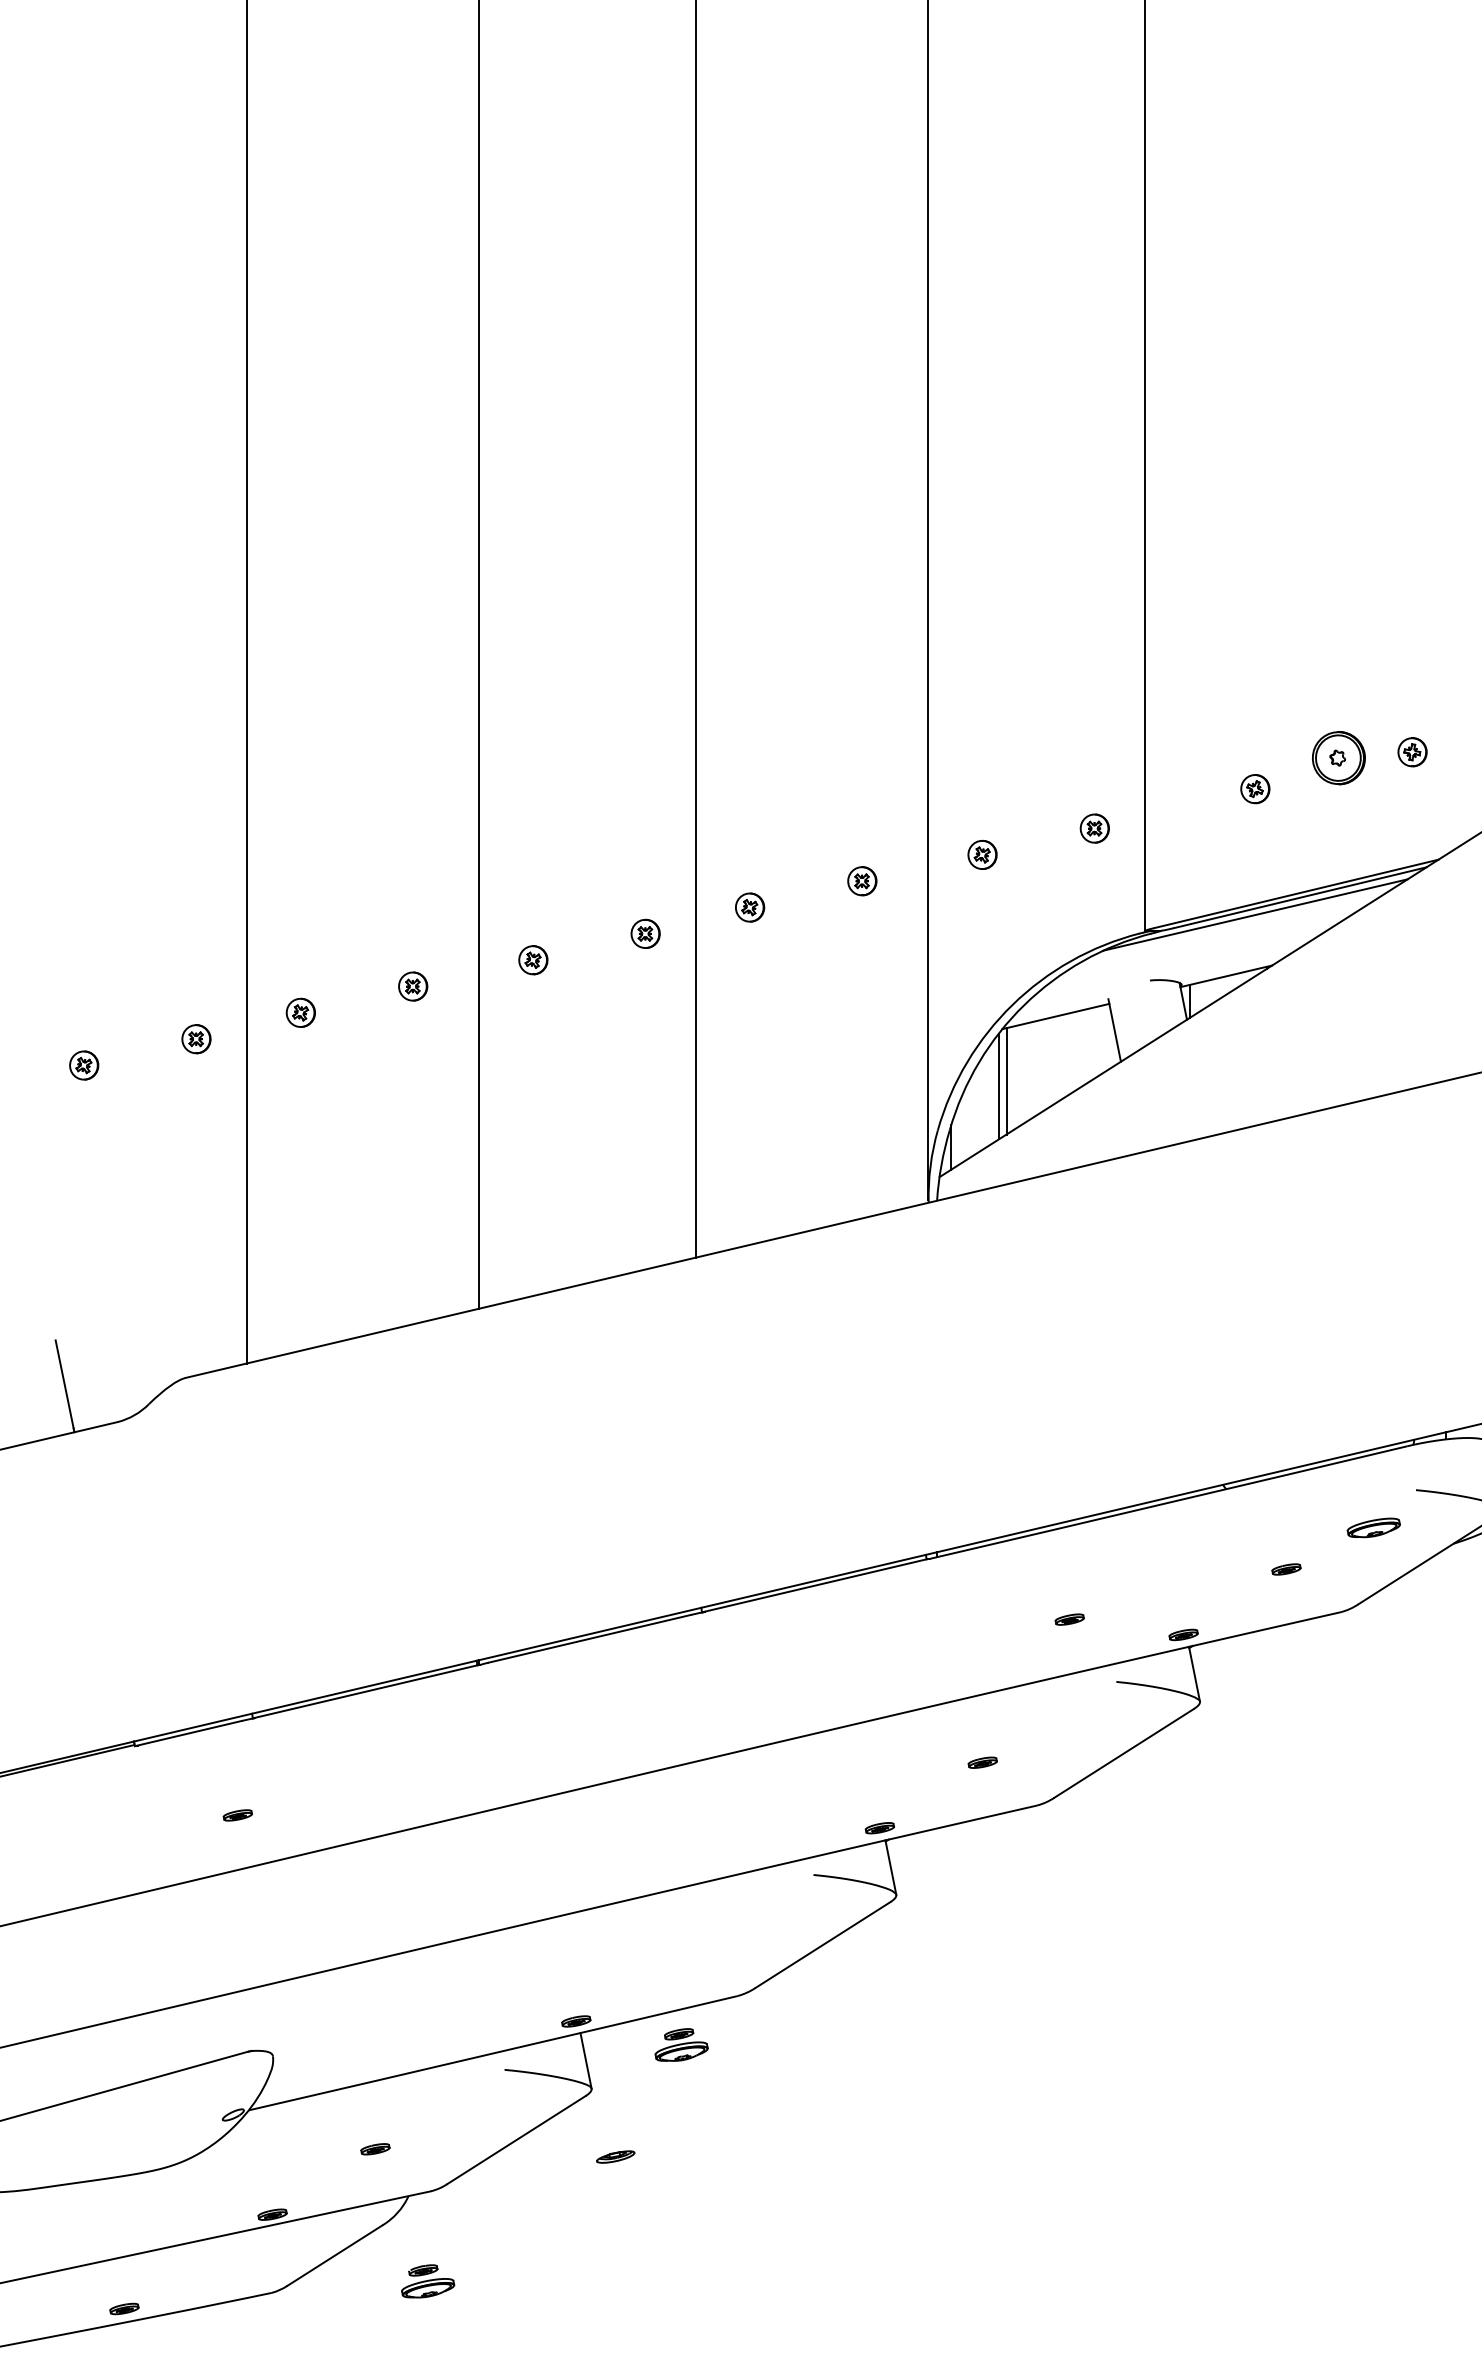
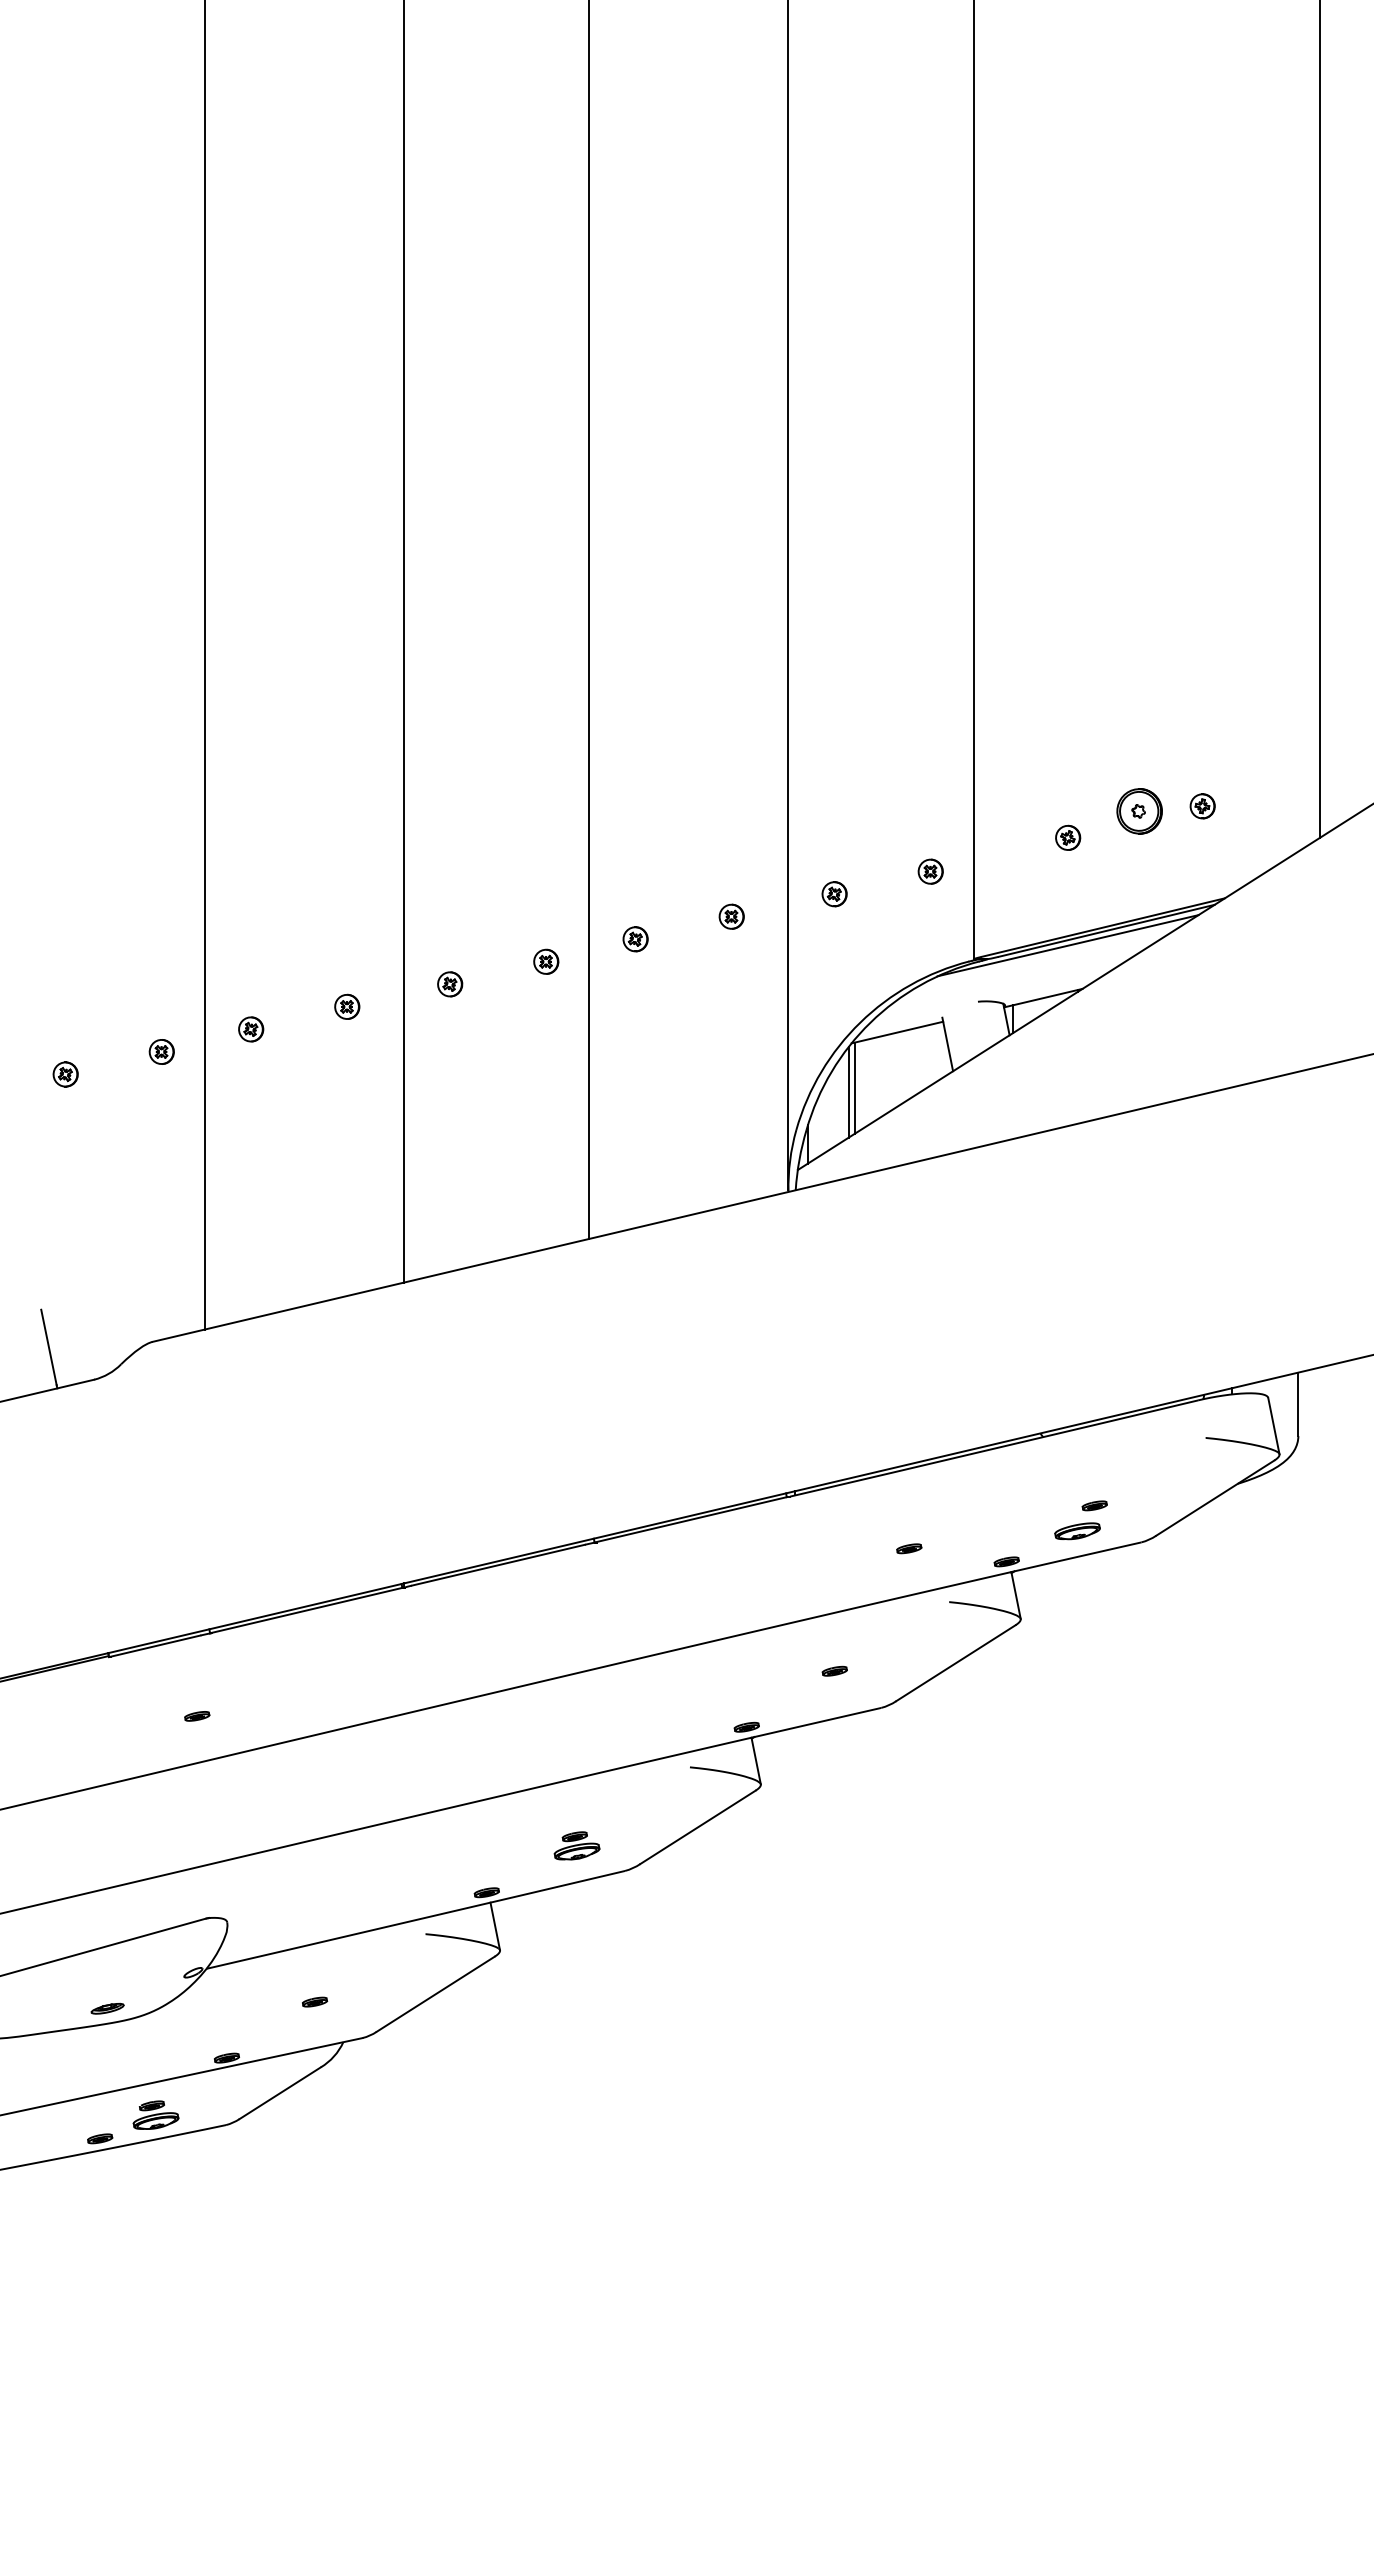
part: (1373, 1528) -> (1077, 1531), moved
part: (680, 2044) -> (576, 1845), moved
part: (615, 2156) -> (107, 2008), moved
part: (427, 2280) -> (155, 2114), moved

